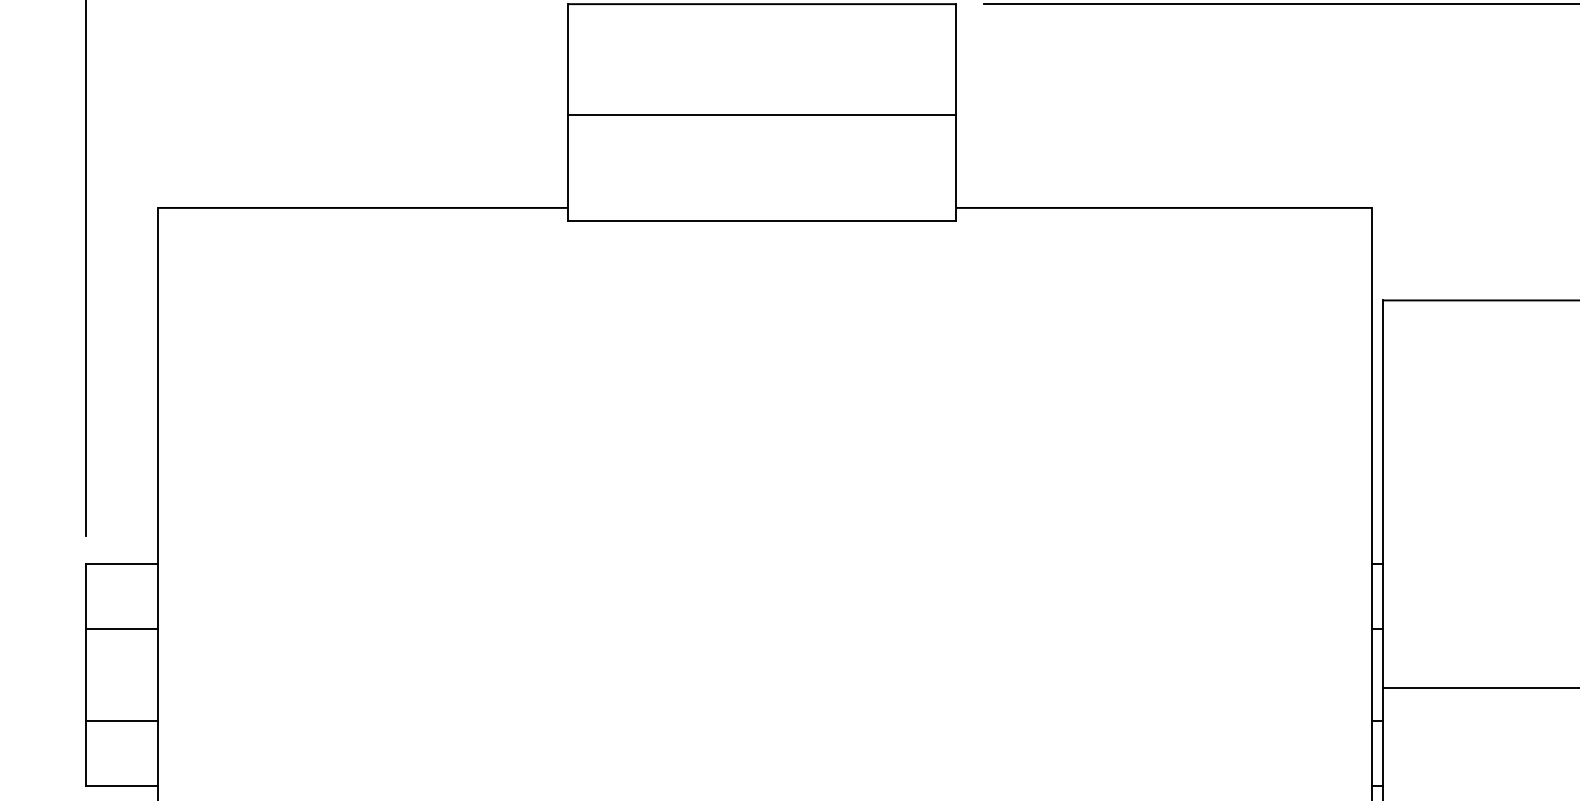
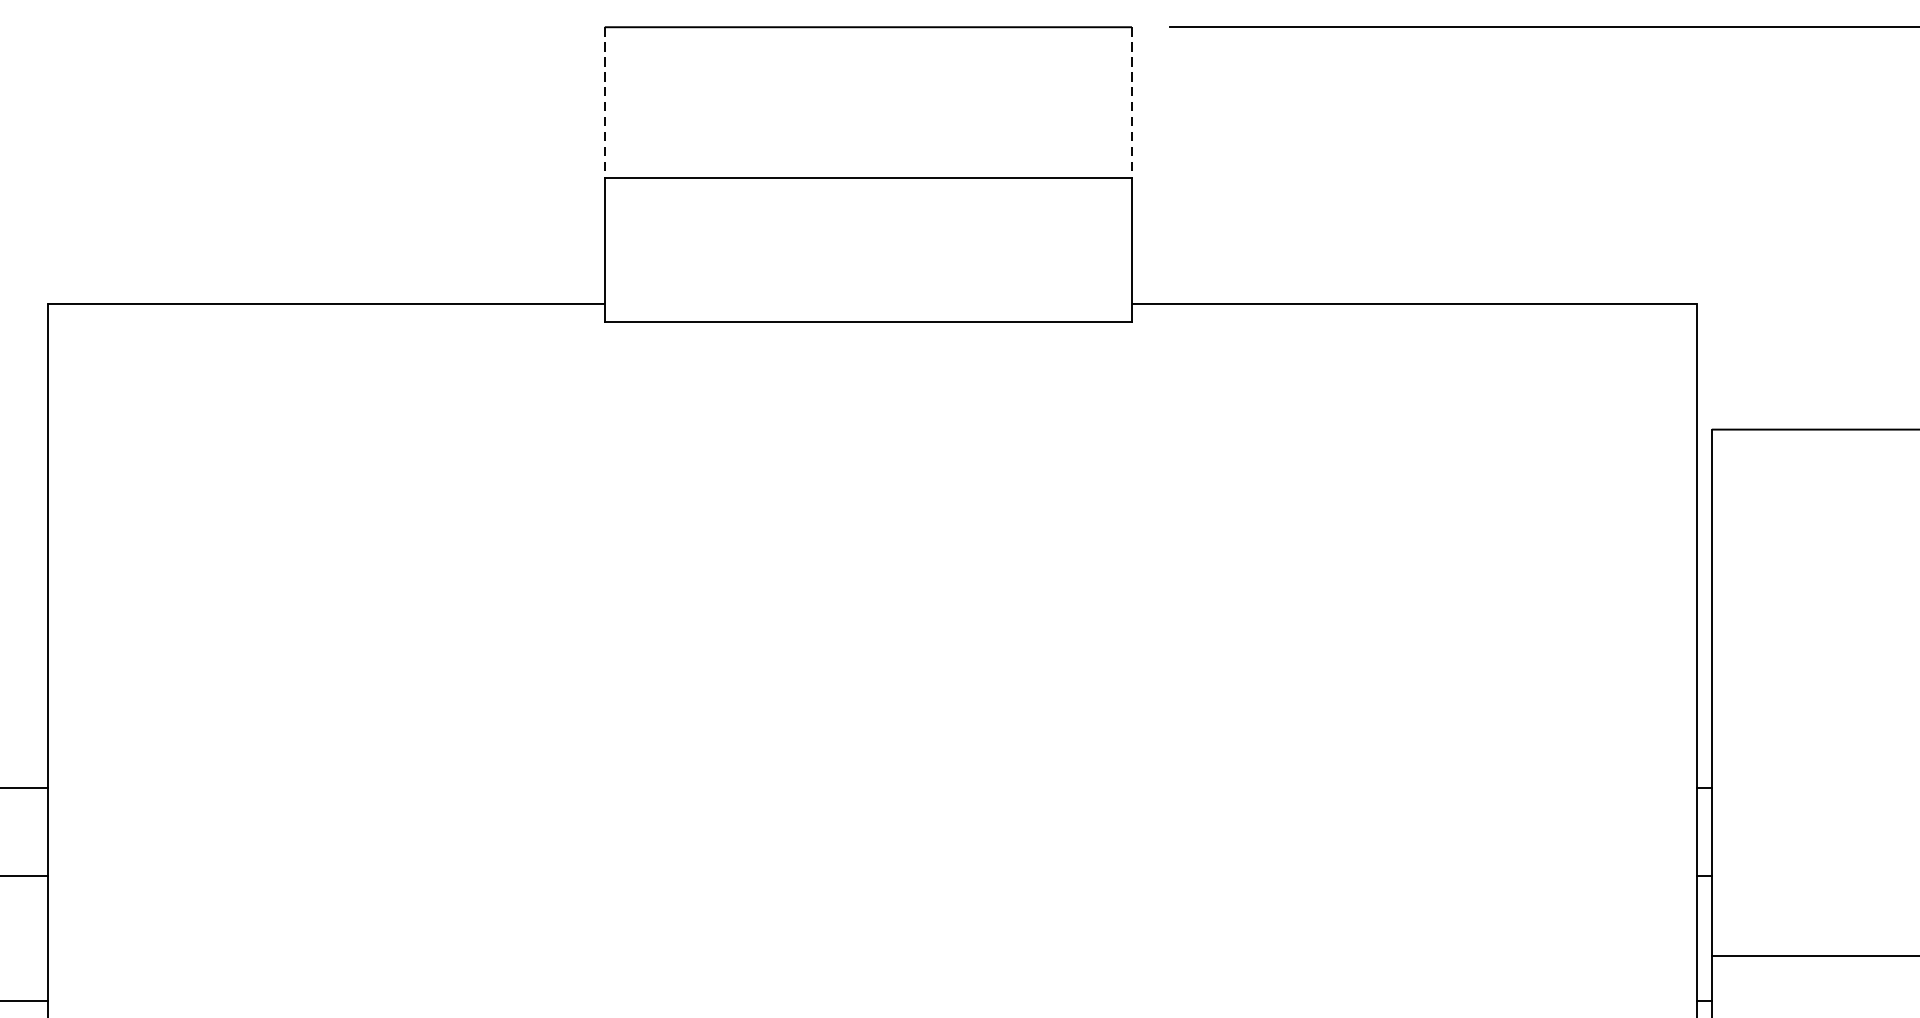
line: (568, 60) -> (605, 103), solid -> dashed
line: (956, 60) -> (1132, 103), solid -> dashed

